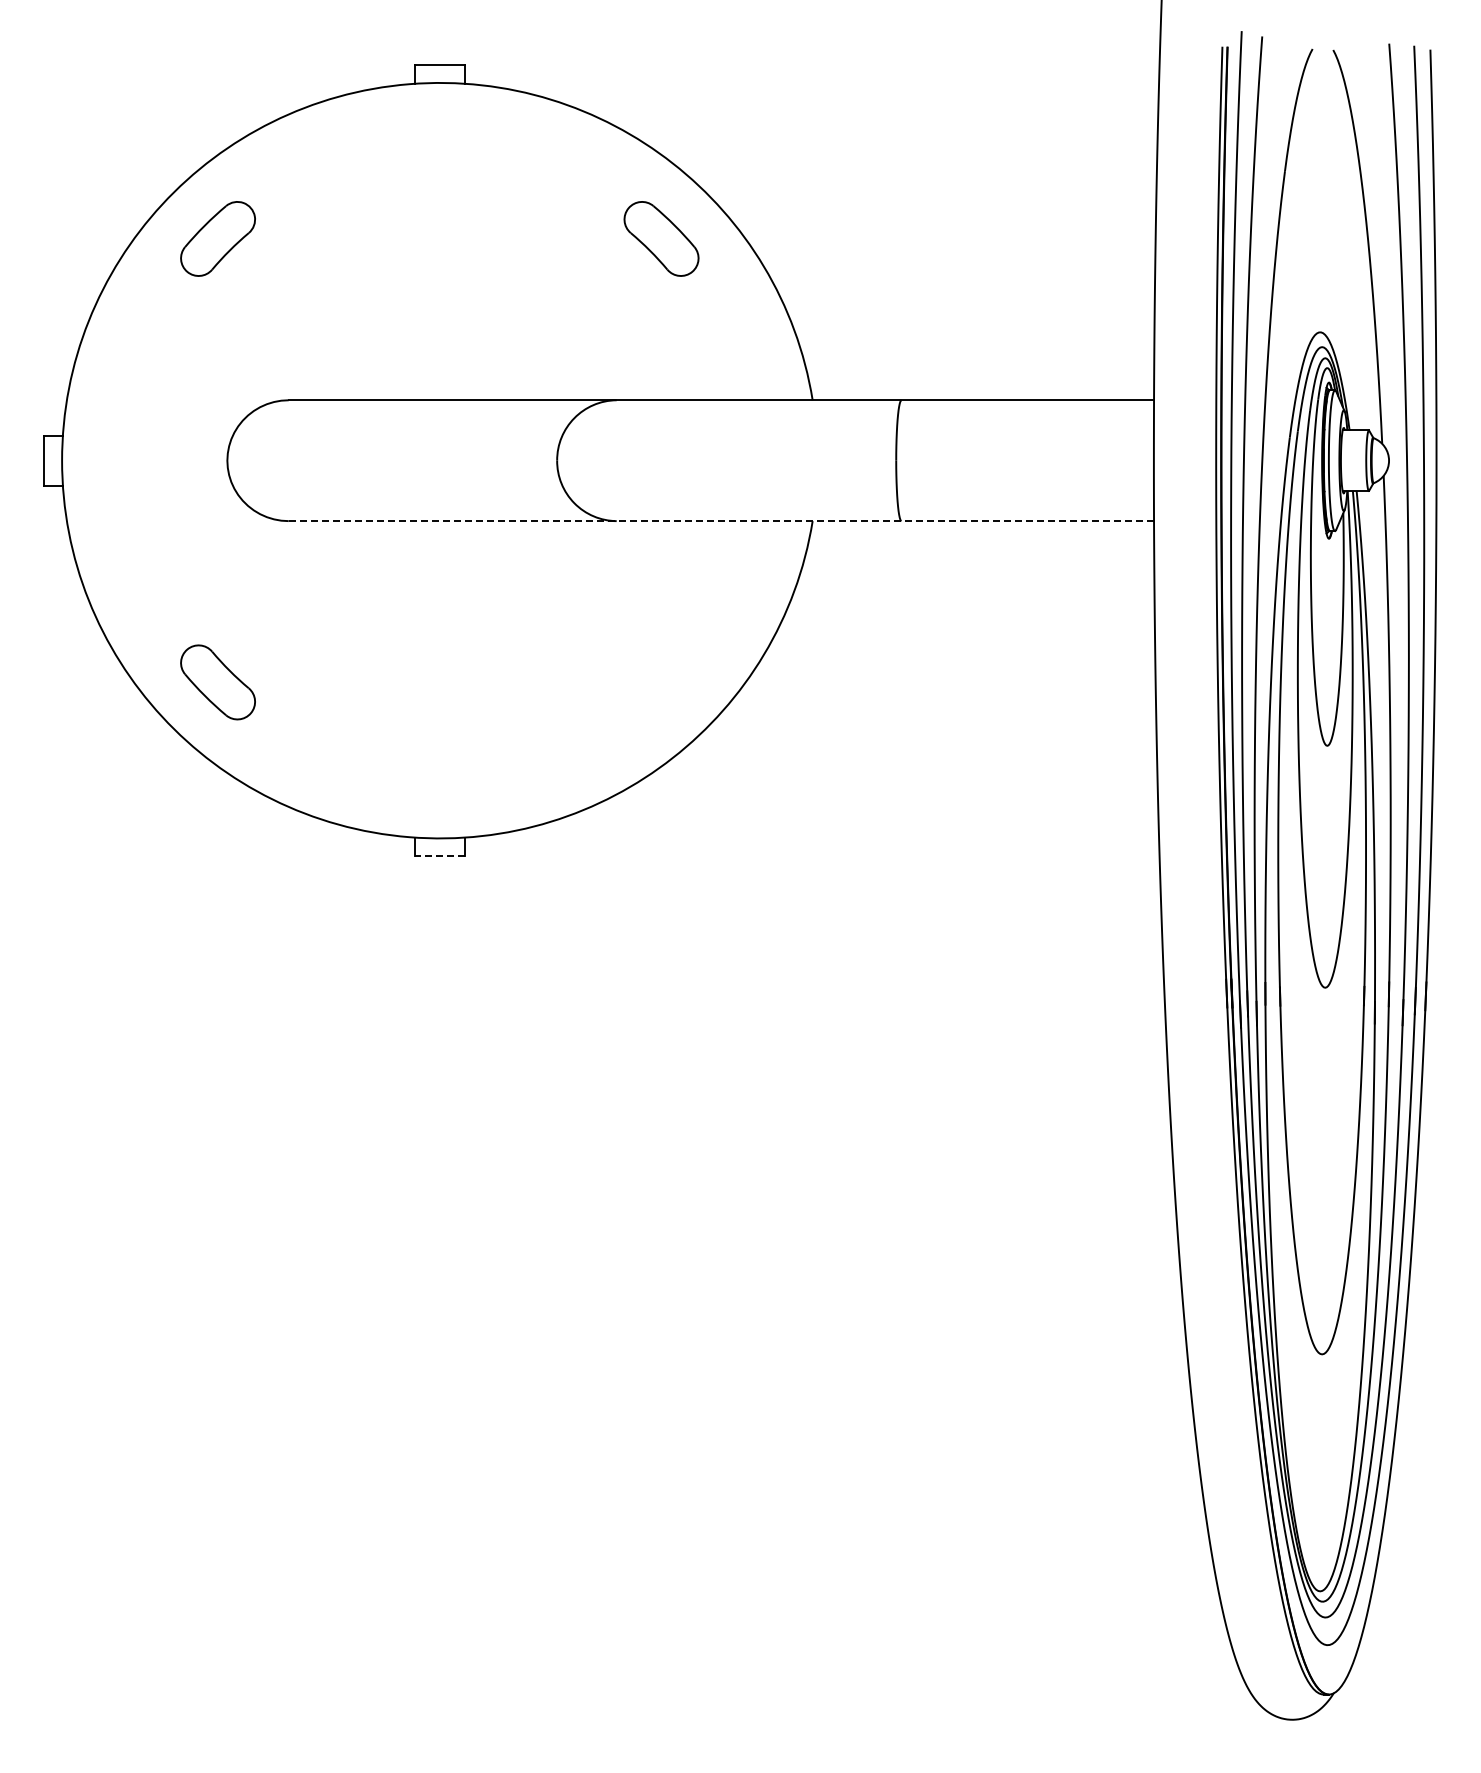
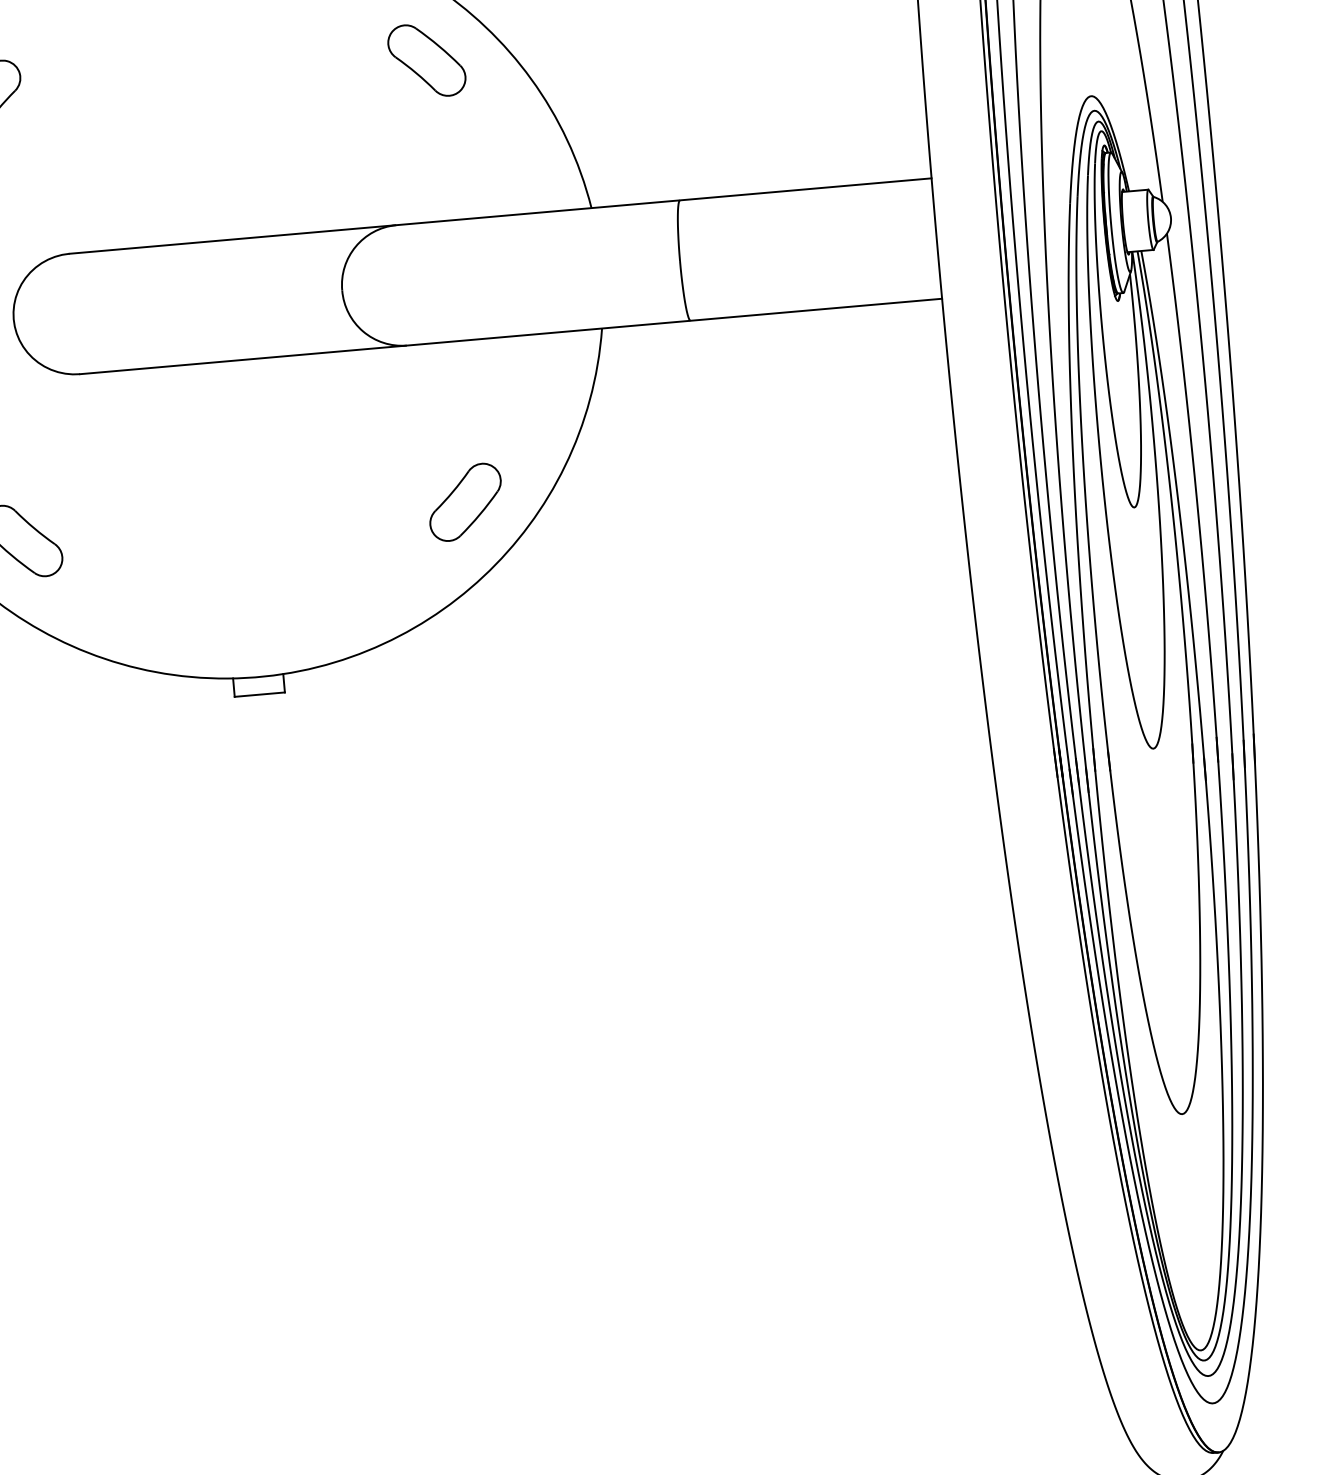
line: (721, 521) -> (511, 336), dashed -> solid
part: (661, 682) -> (465, 502), added
line: (439, 856) -> (259, 695), dashed -> solid

